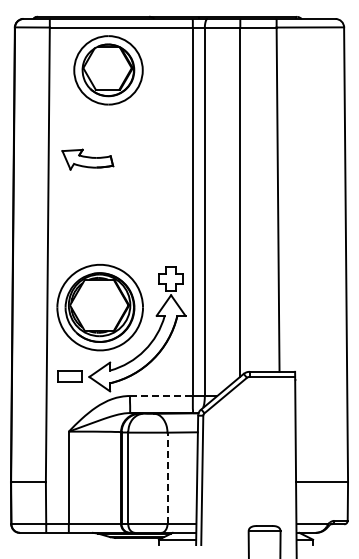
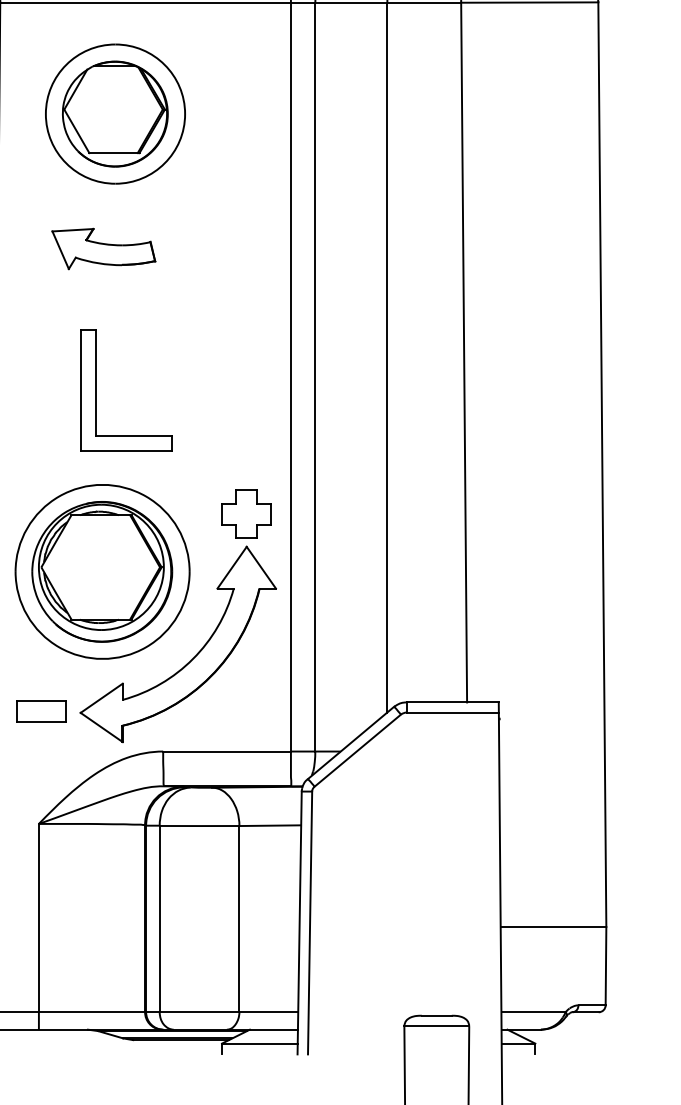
part: (108, 70) -> (115, 114), moved
part: (87, 159) -> (103, 248), moved
part: (97, 217) -> (97, 388), added
line: (161, 396) -> (227, 752), dashed -> solid
line: (167, 478) -> (239, 919), dashed -> solid

